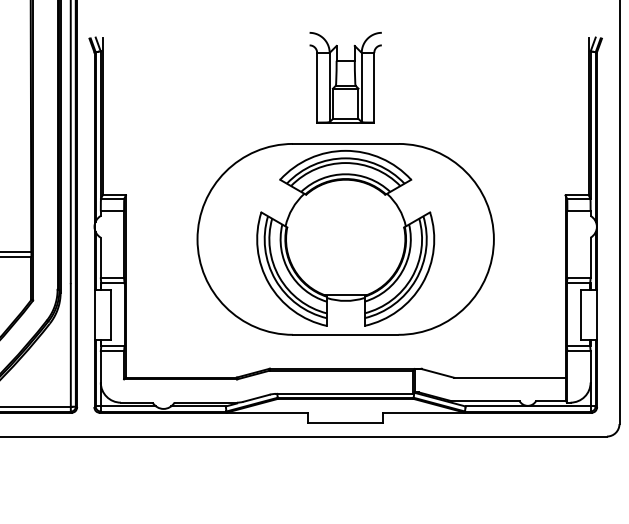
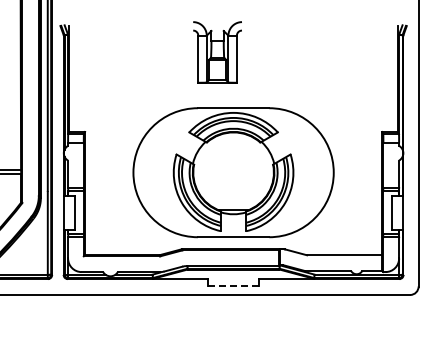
part: (345, 77) -> (217, 52), moved
part: (345, 239) -> (233, 172), moved
line: (347, 422) -> (234, 285), solid -> dashed

